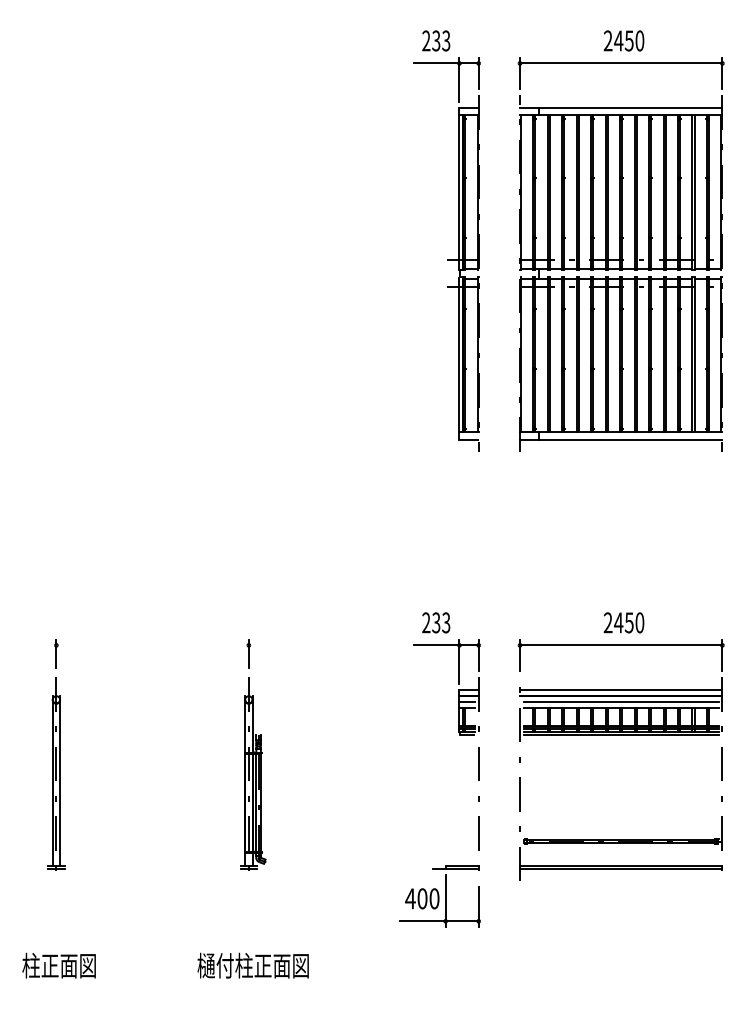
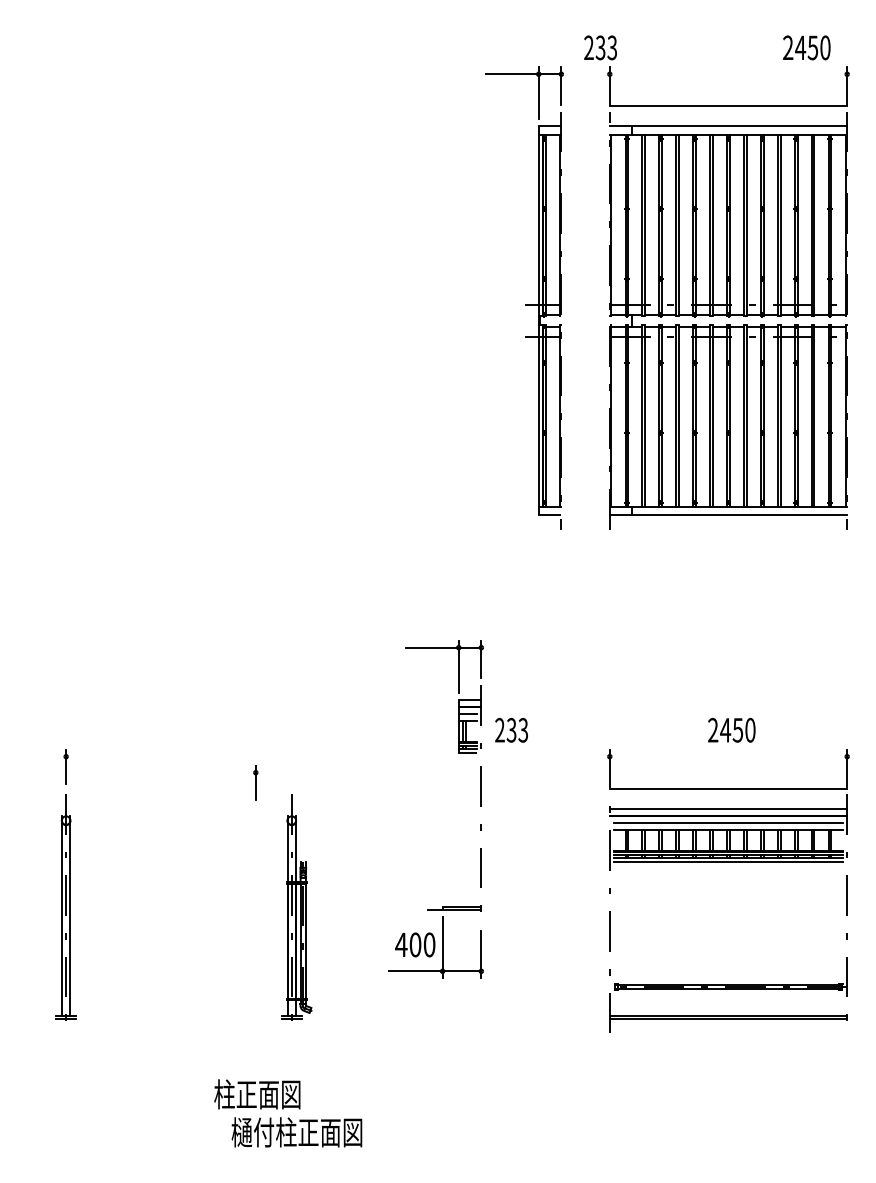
text: (436, 40) -> (600, 47), moved
text: (623, 40) -> (806, 47), moved
line: (621, 63) -> (728, 106), moved
line: (621, 645) -> (728, 788), moved
part: (248, 653) -> (255, 782), moved
part: (477, 780) -> (480, 806), moved
text: (59, 965) -> (257, 1094), moved

